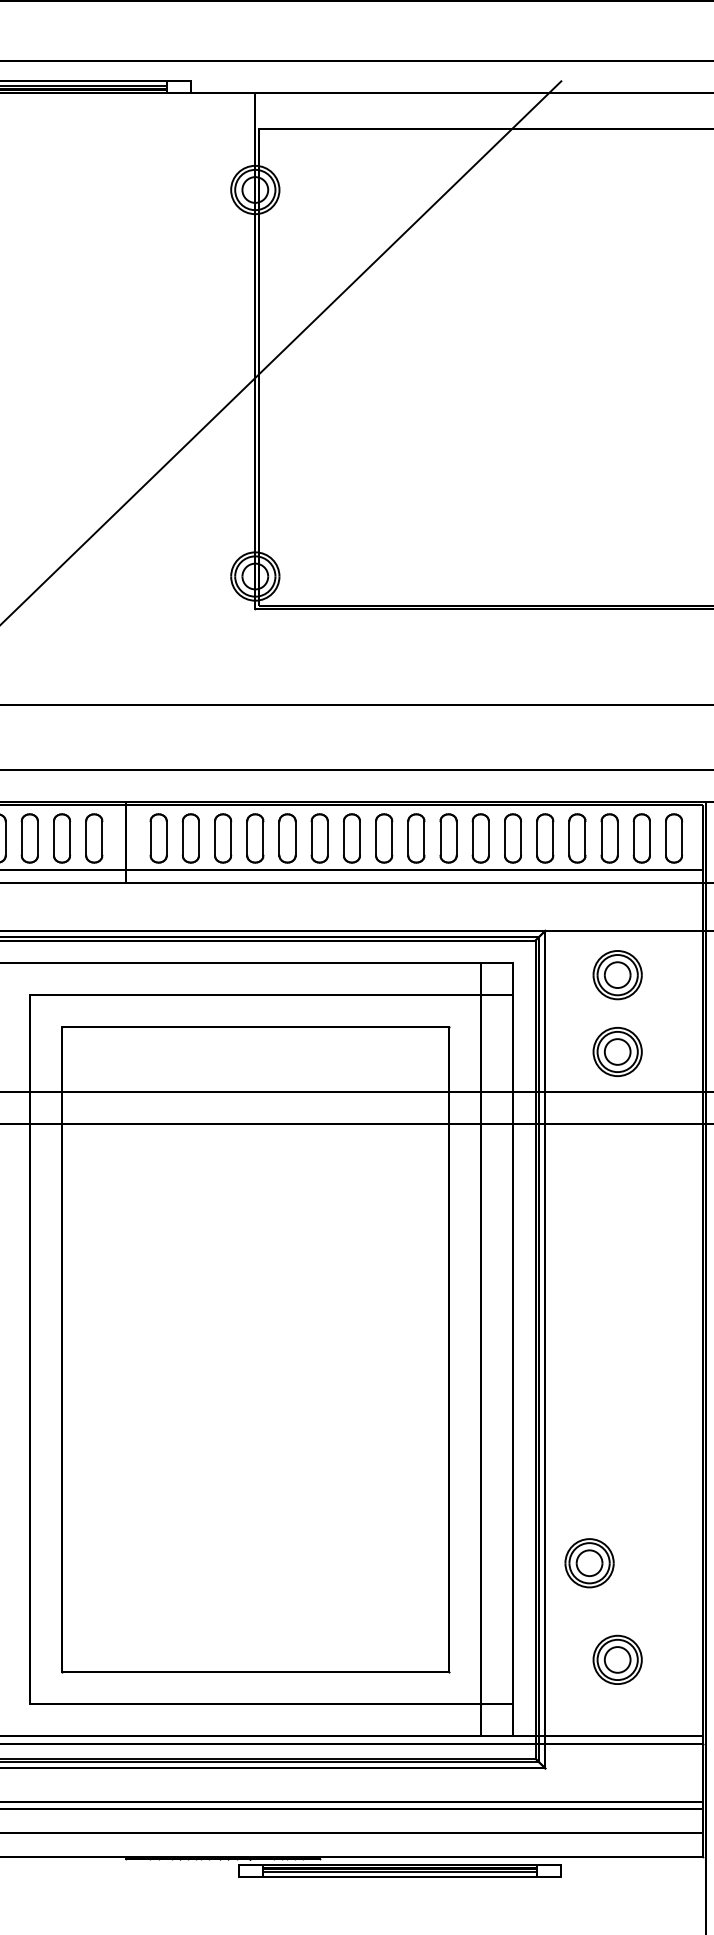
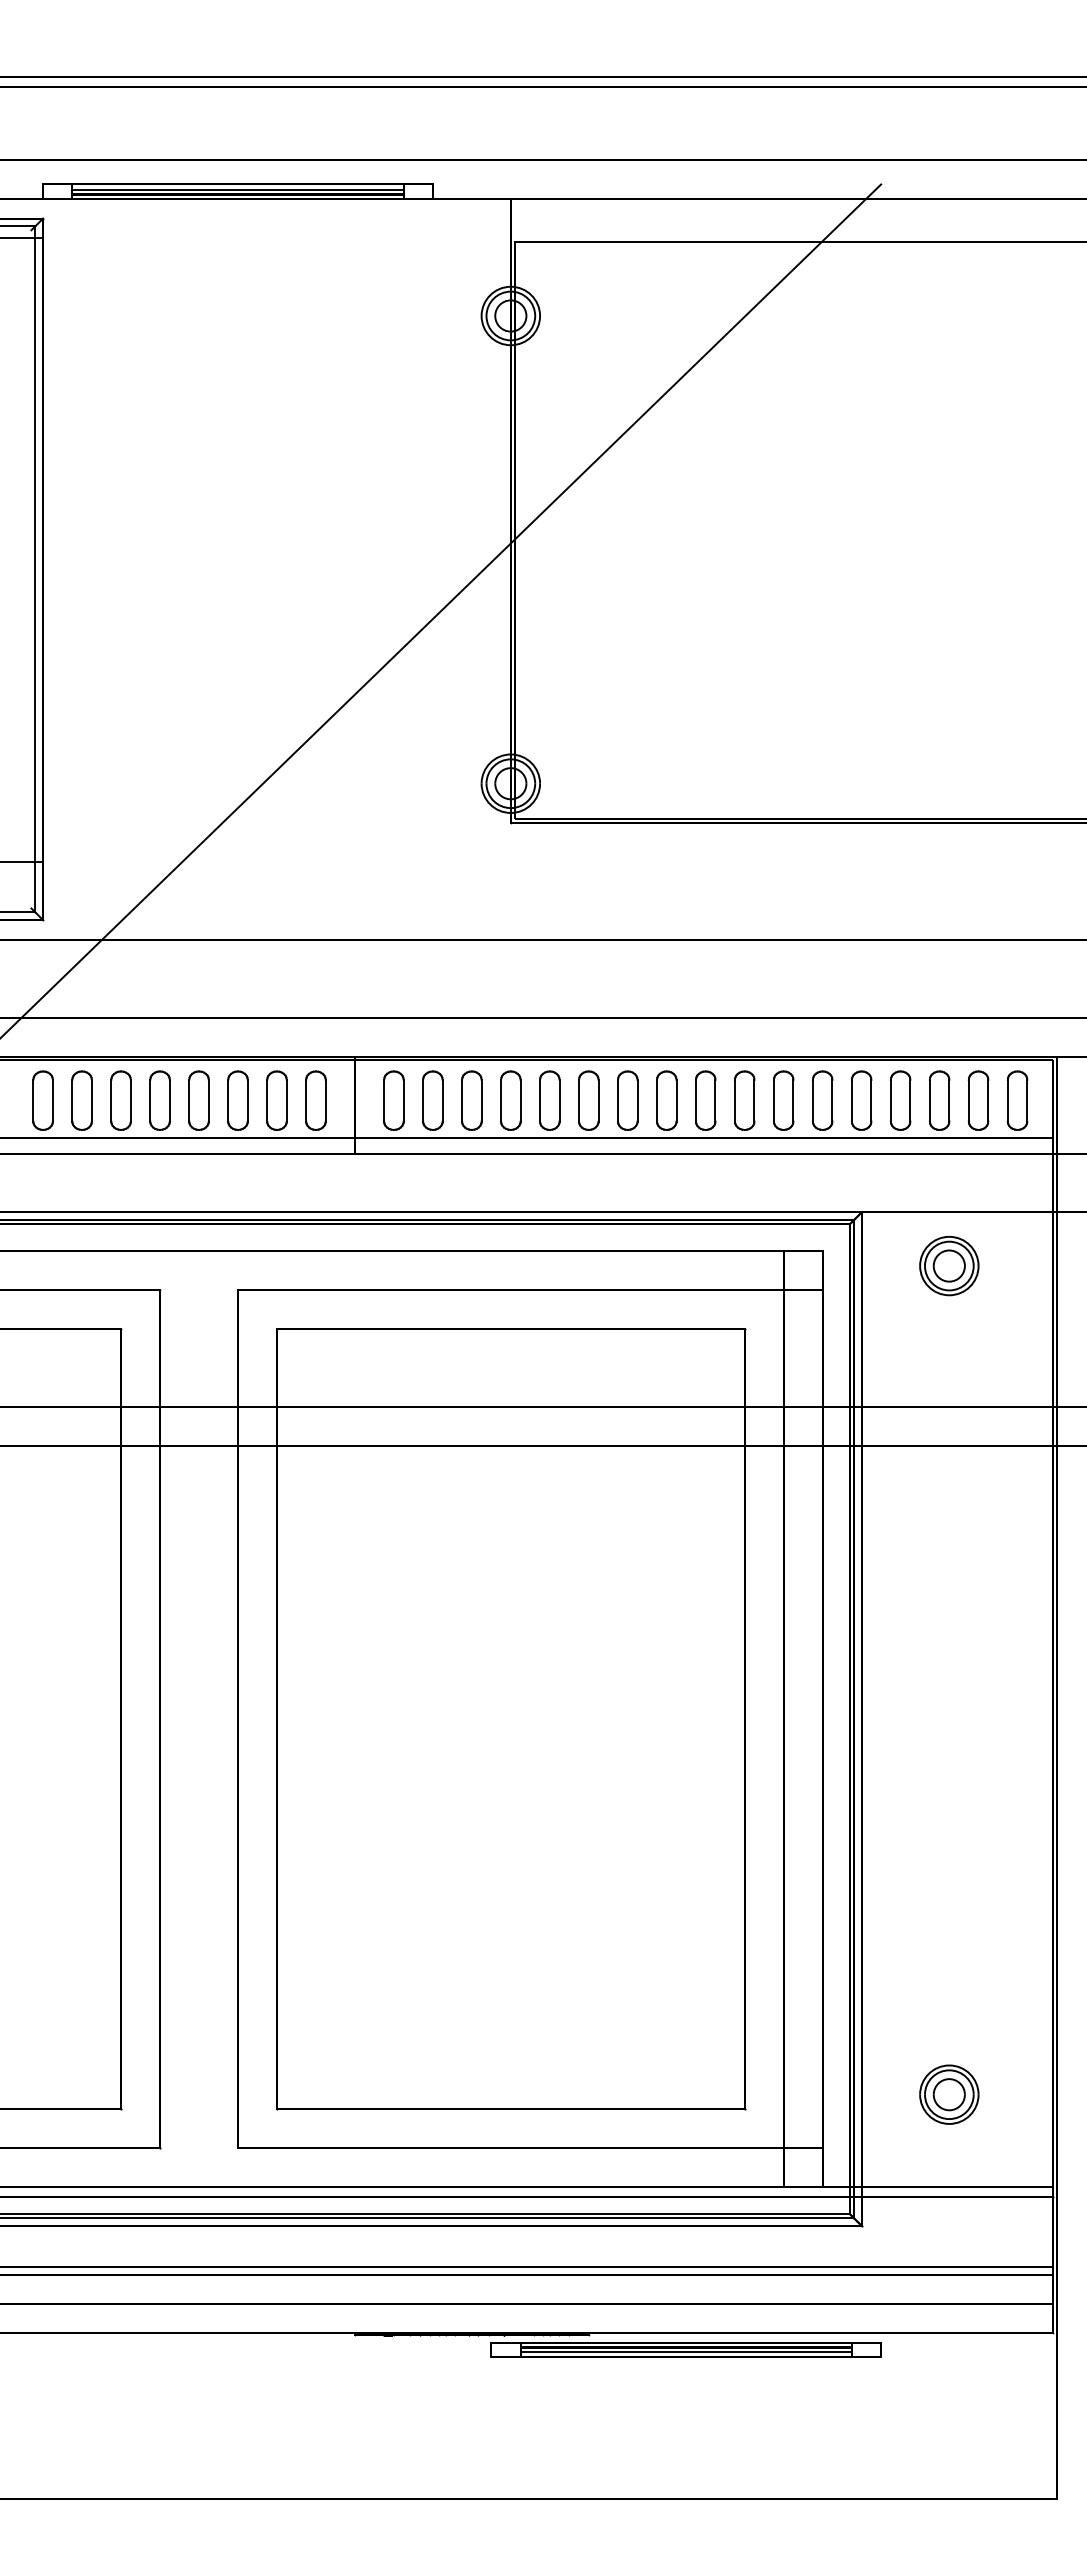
part: (617, 1052) -> (949, 1359), removed
part: (589, 1563) -> (915, 1977), removed

